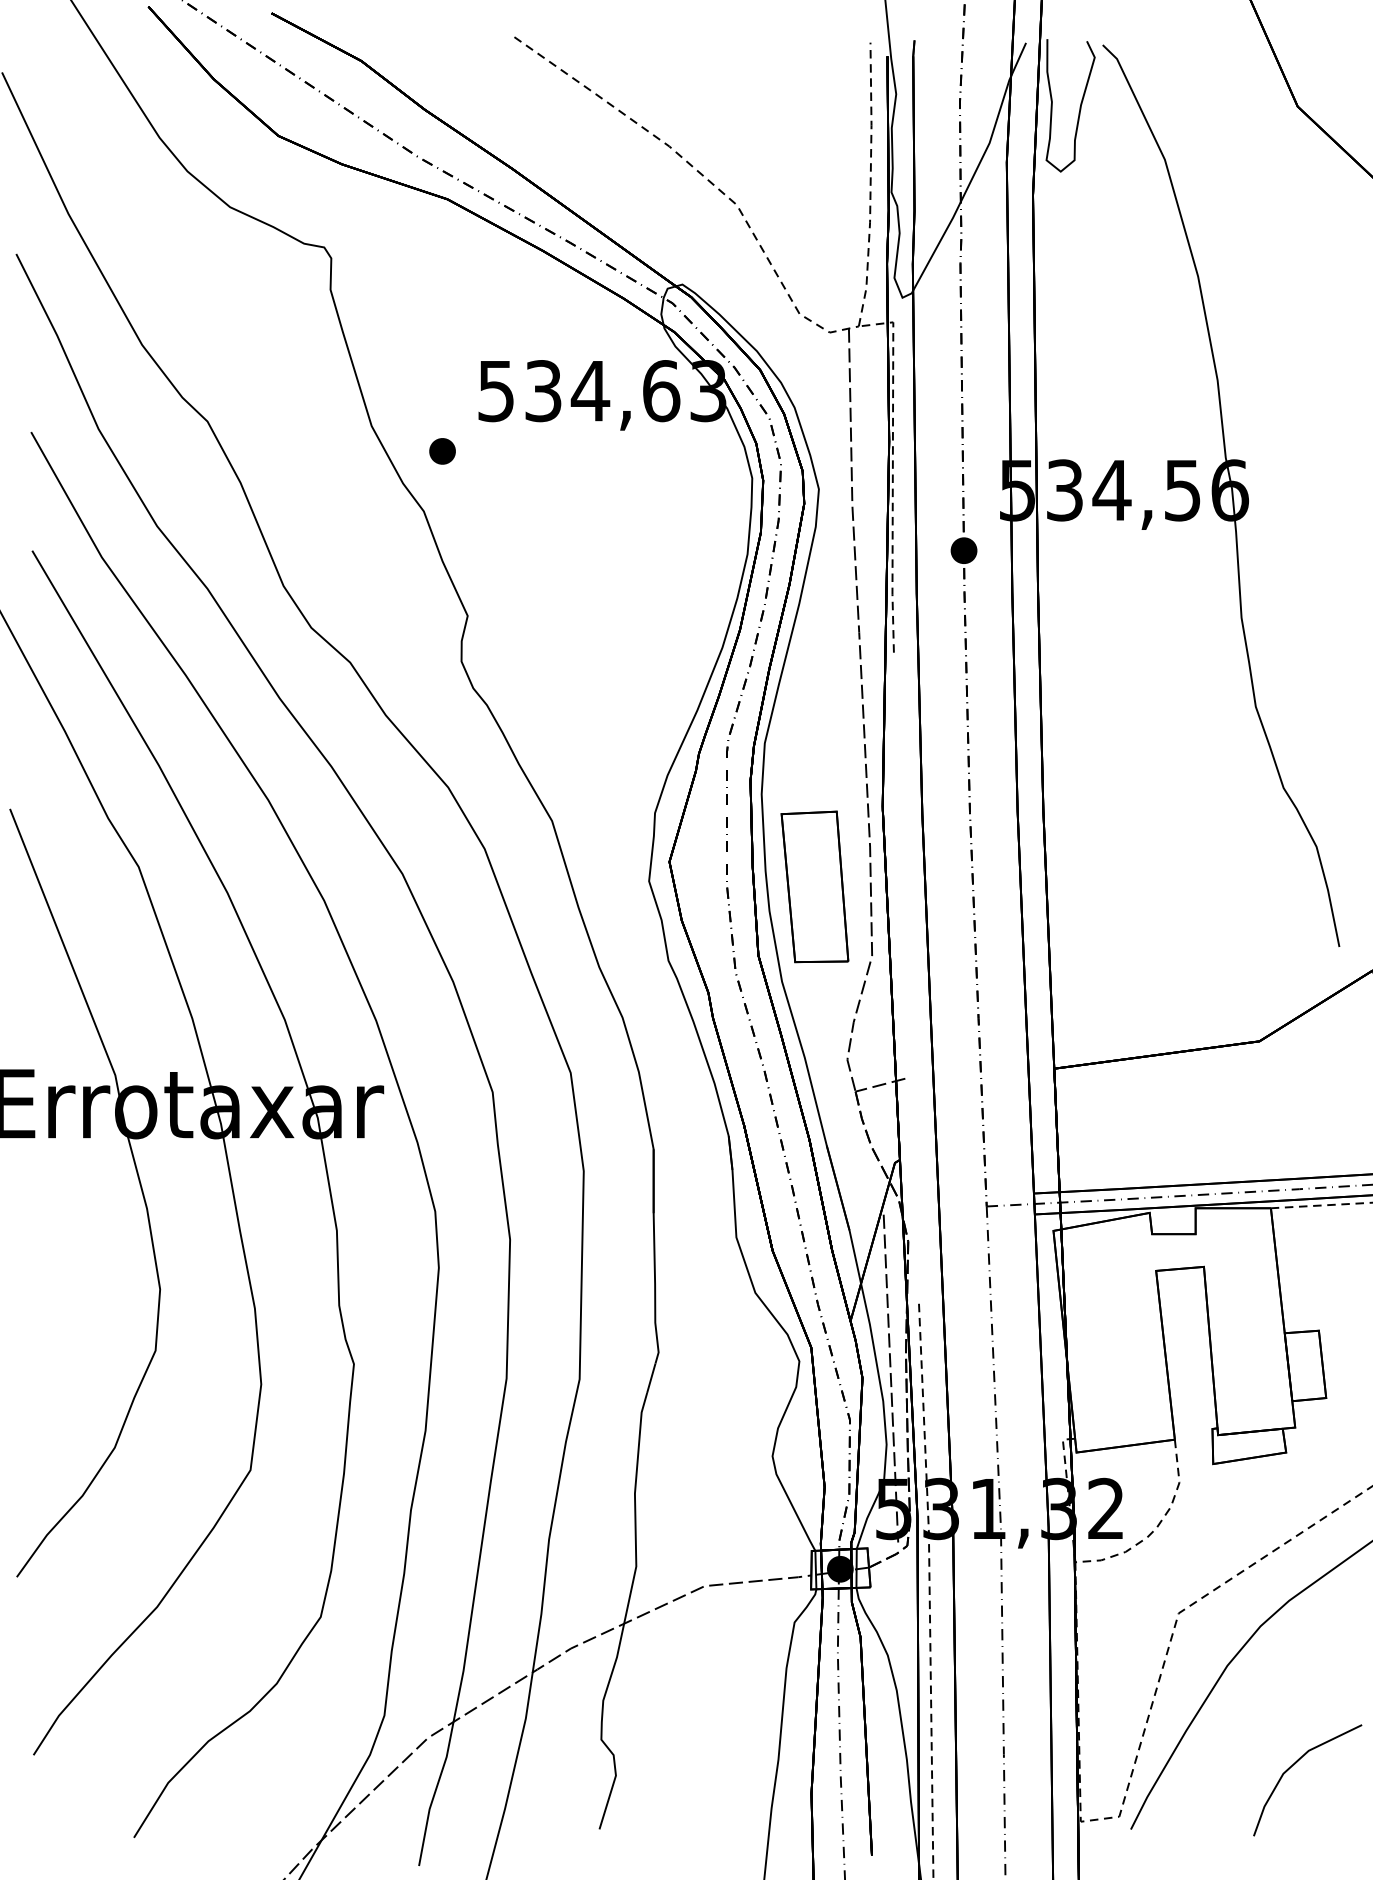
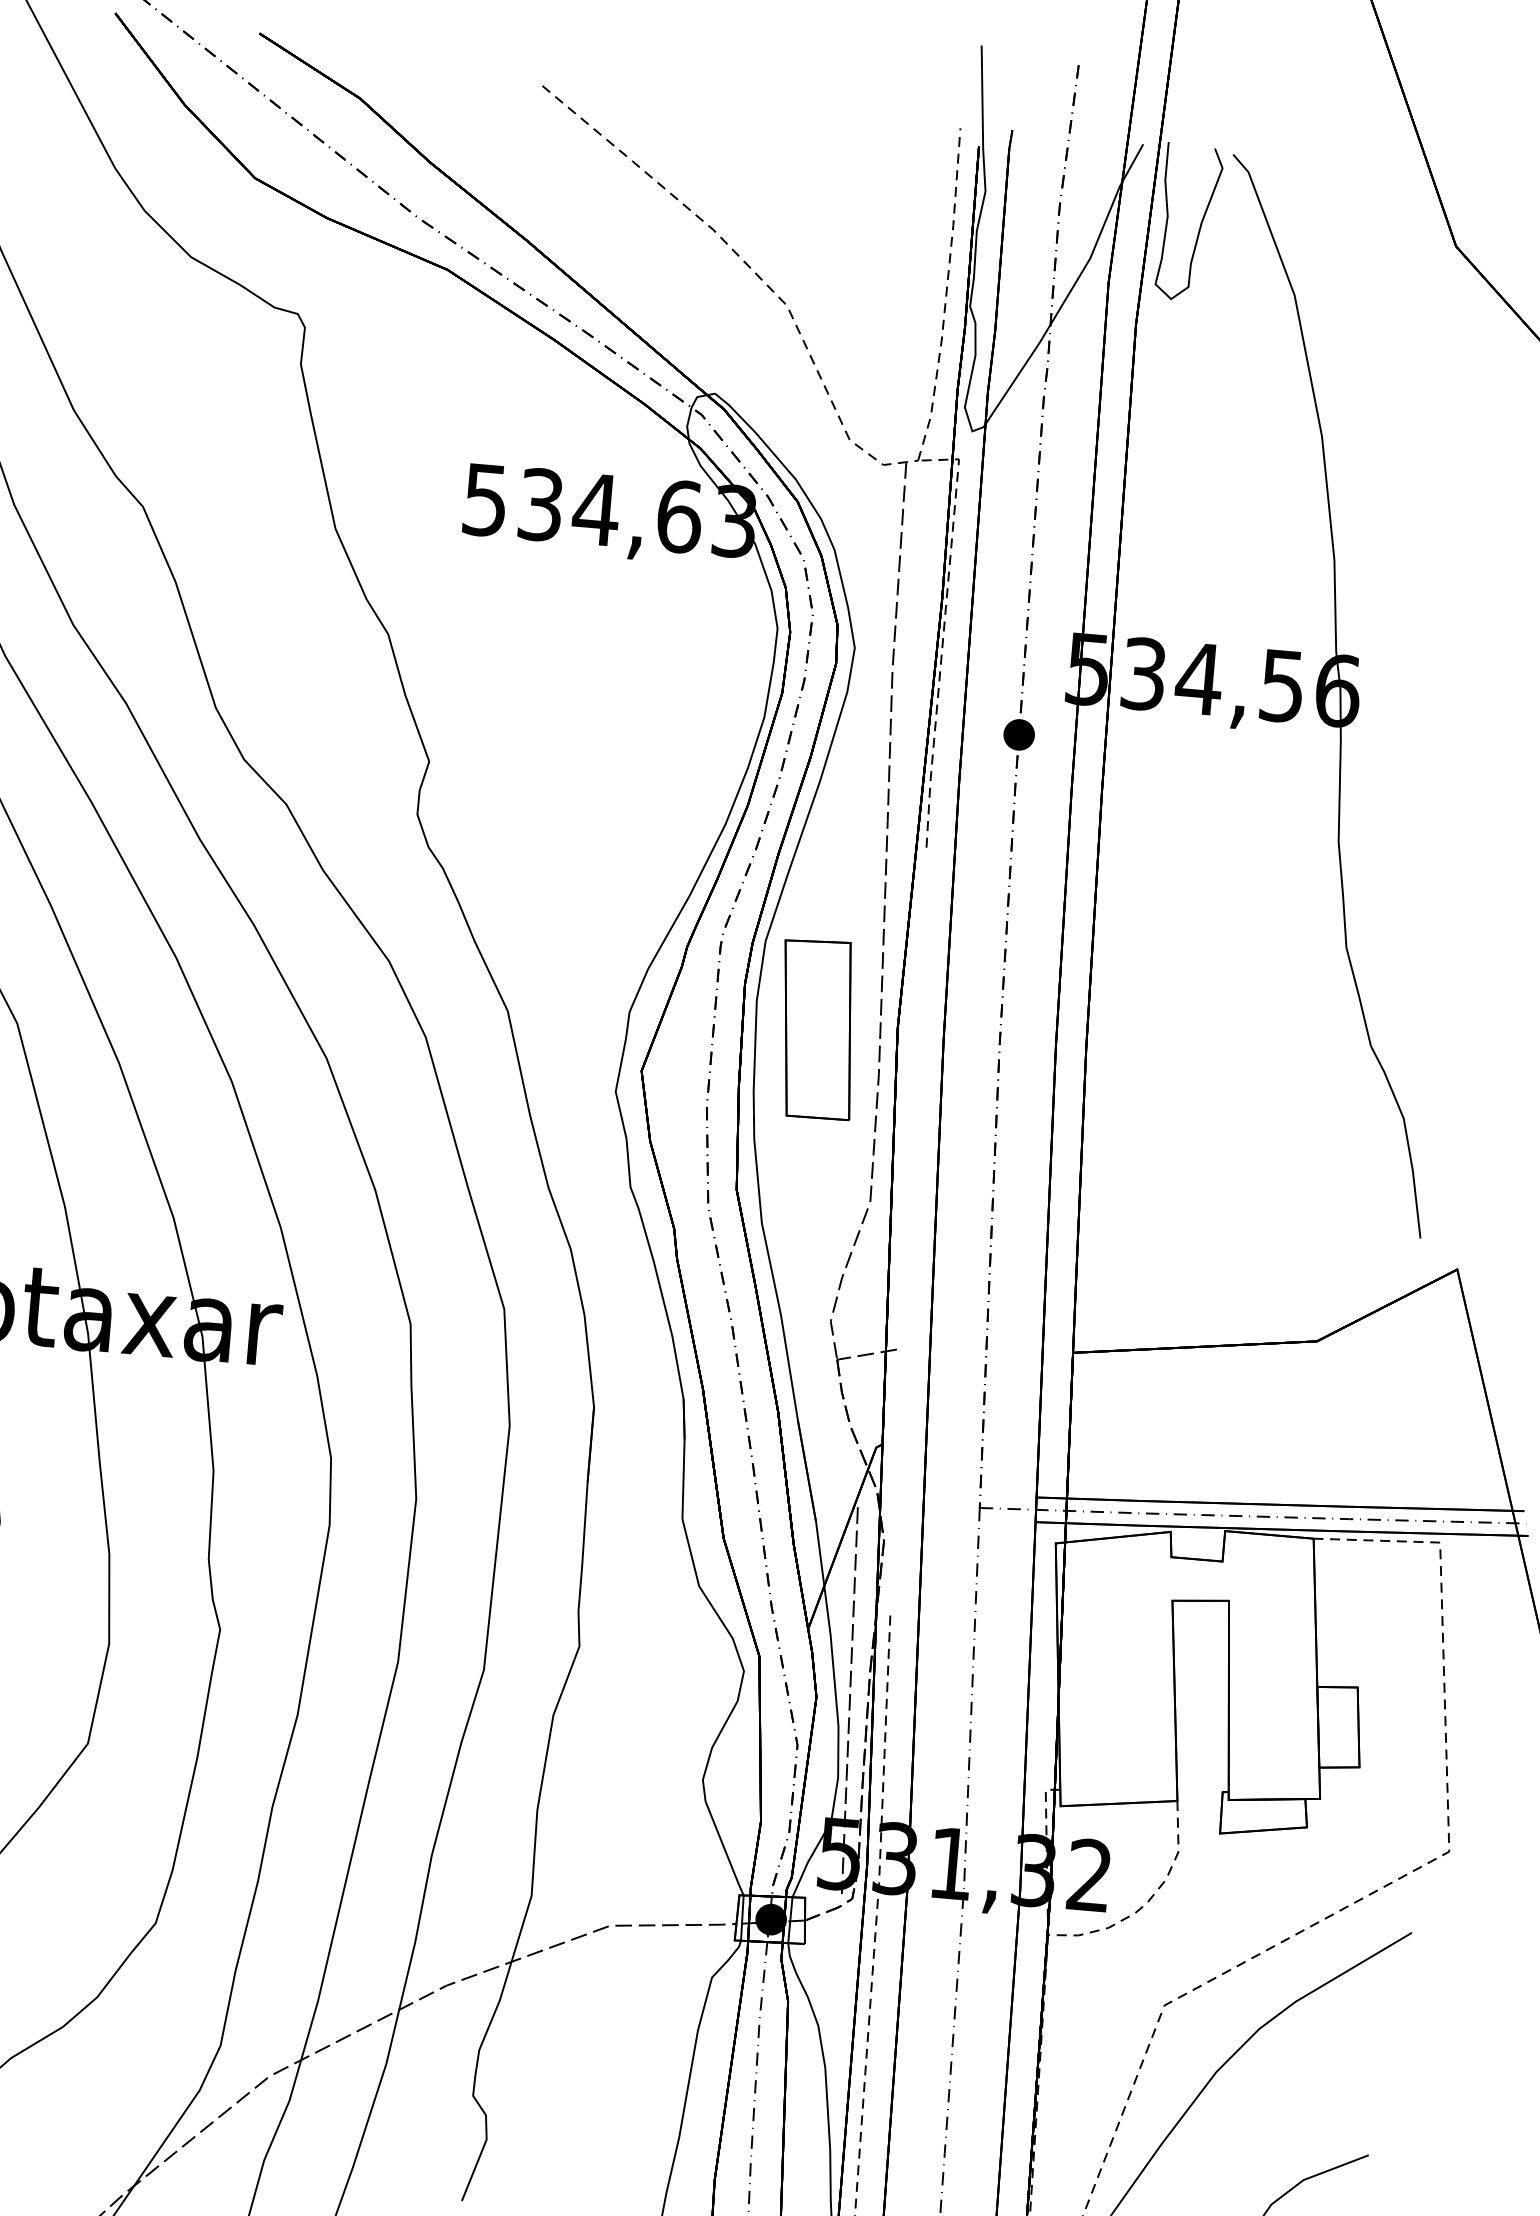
part: (442, 451) -> (416, 565), removed
part: (814, 886) -> (816, 1028), moved

